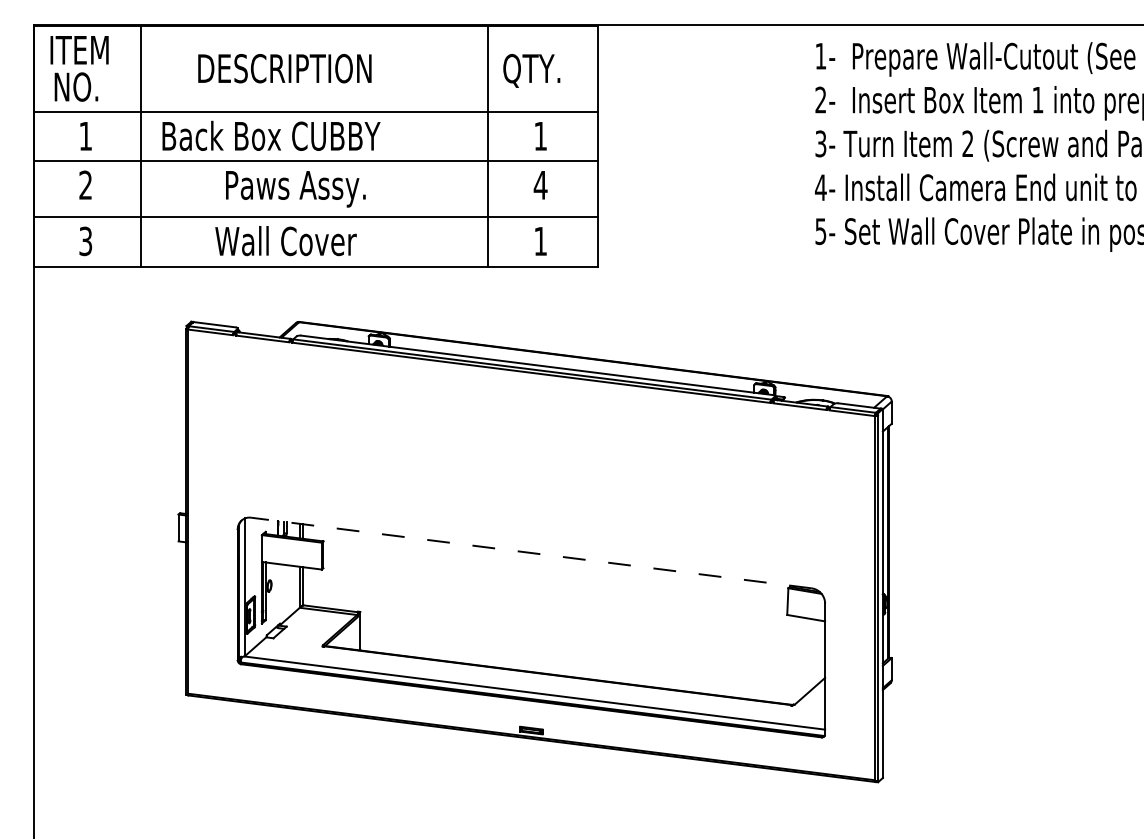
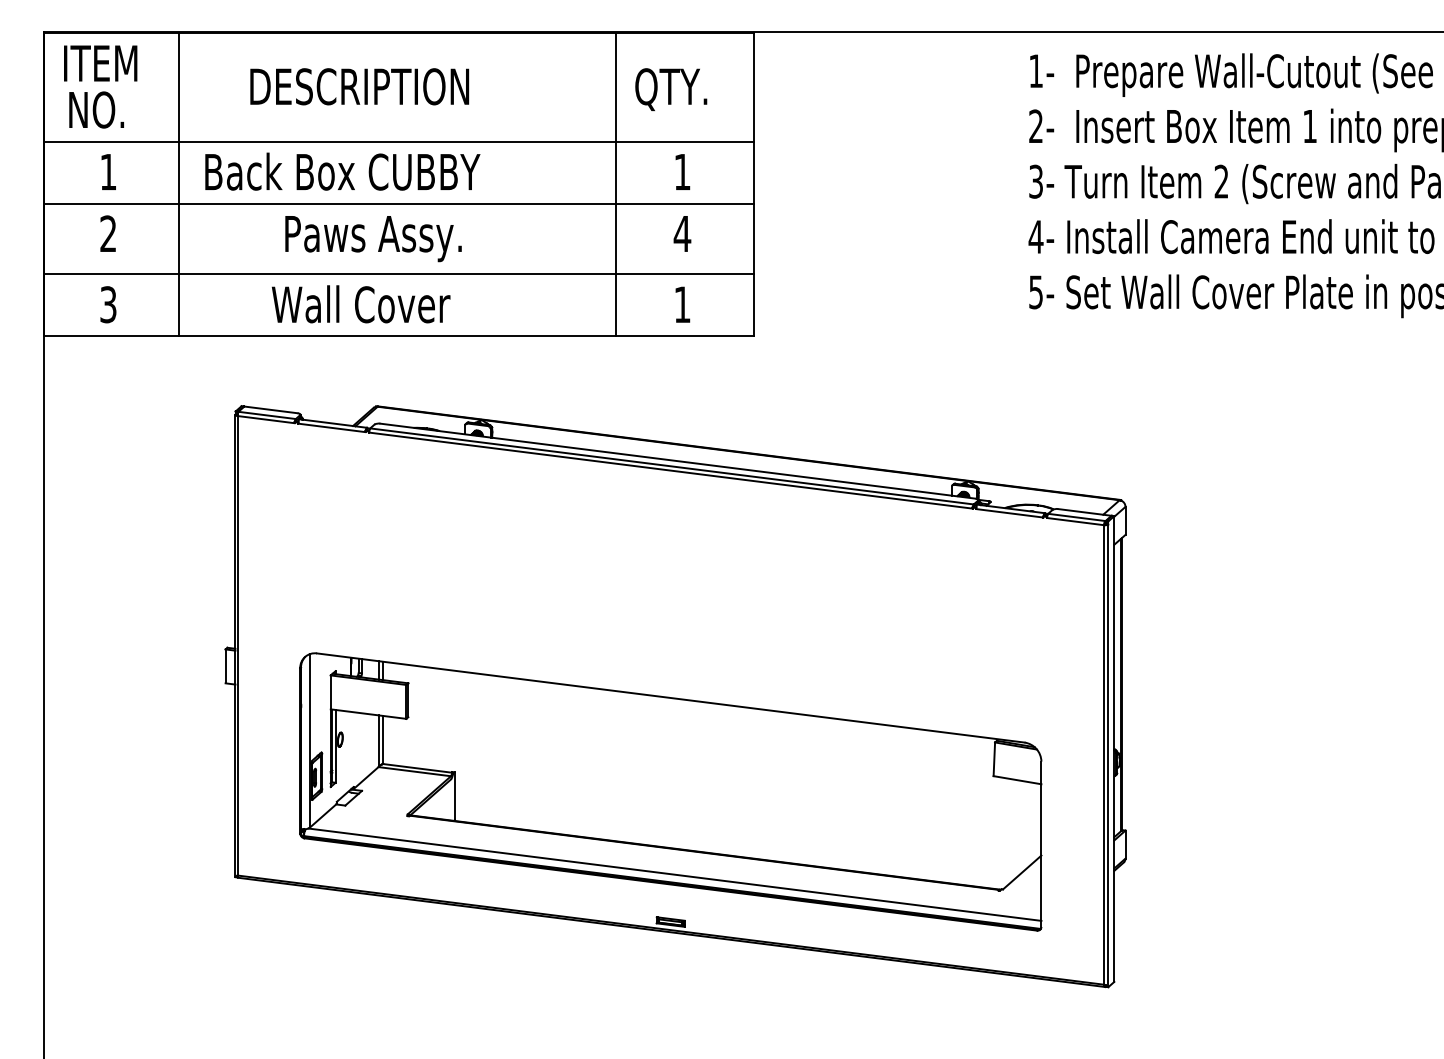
line: (531, 553) -> (670, 698), dashed -> solid

